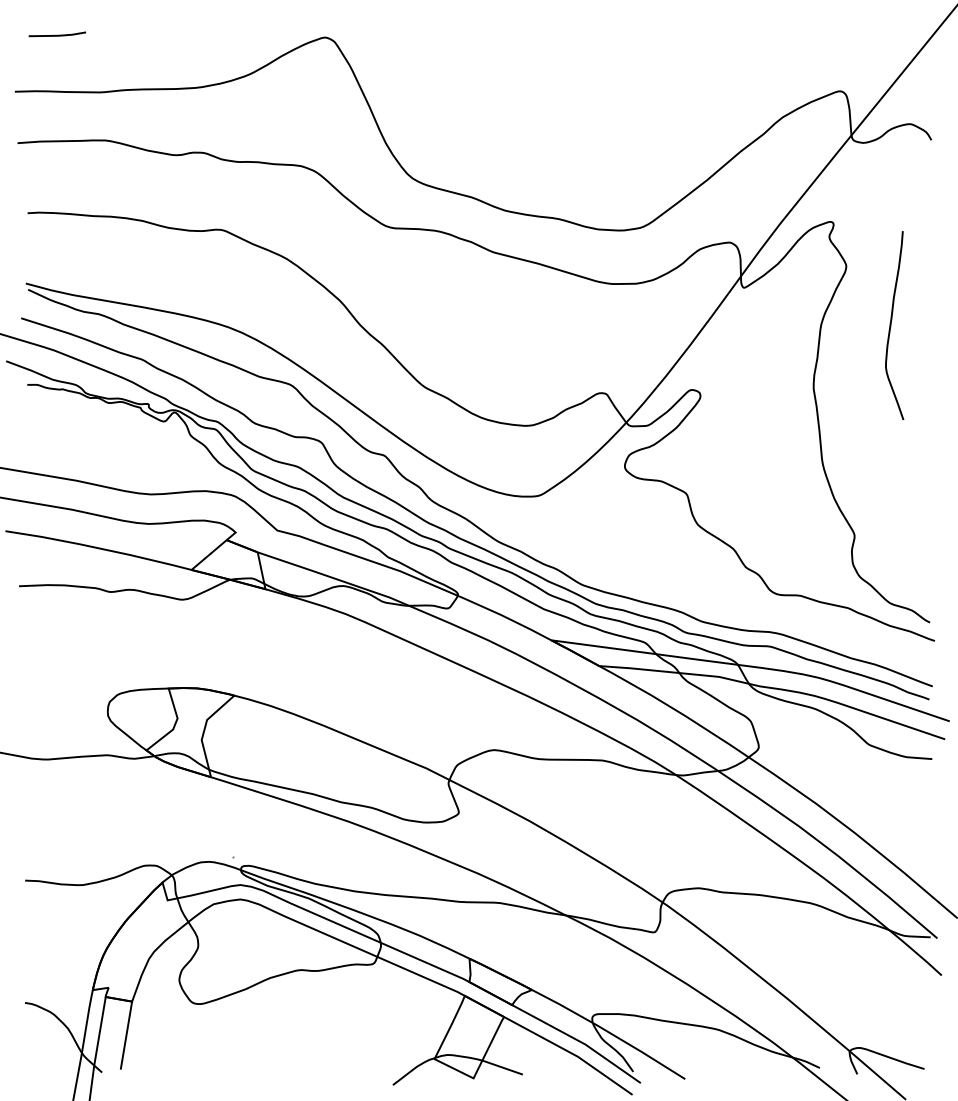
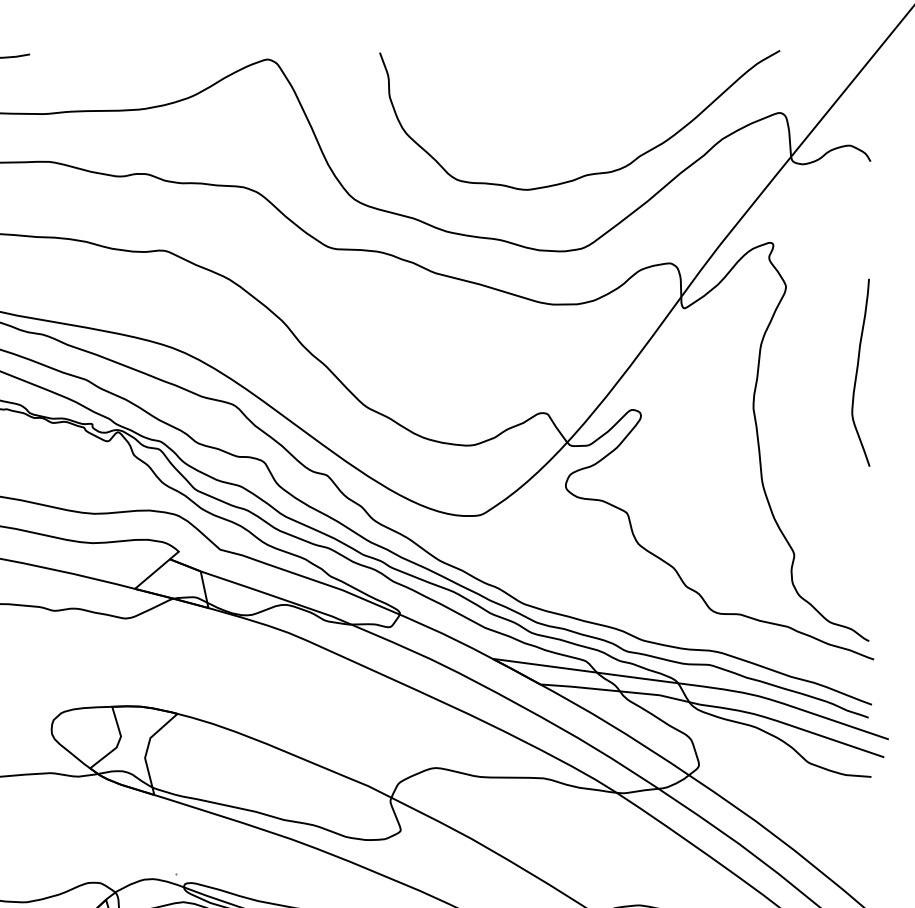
curve: (646, 152) -> (587, 173), added
curve: (891, 325) -> (857, 372), moved

